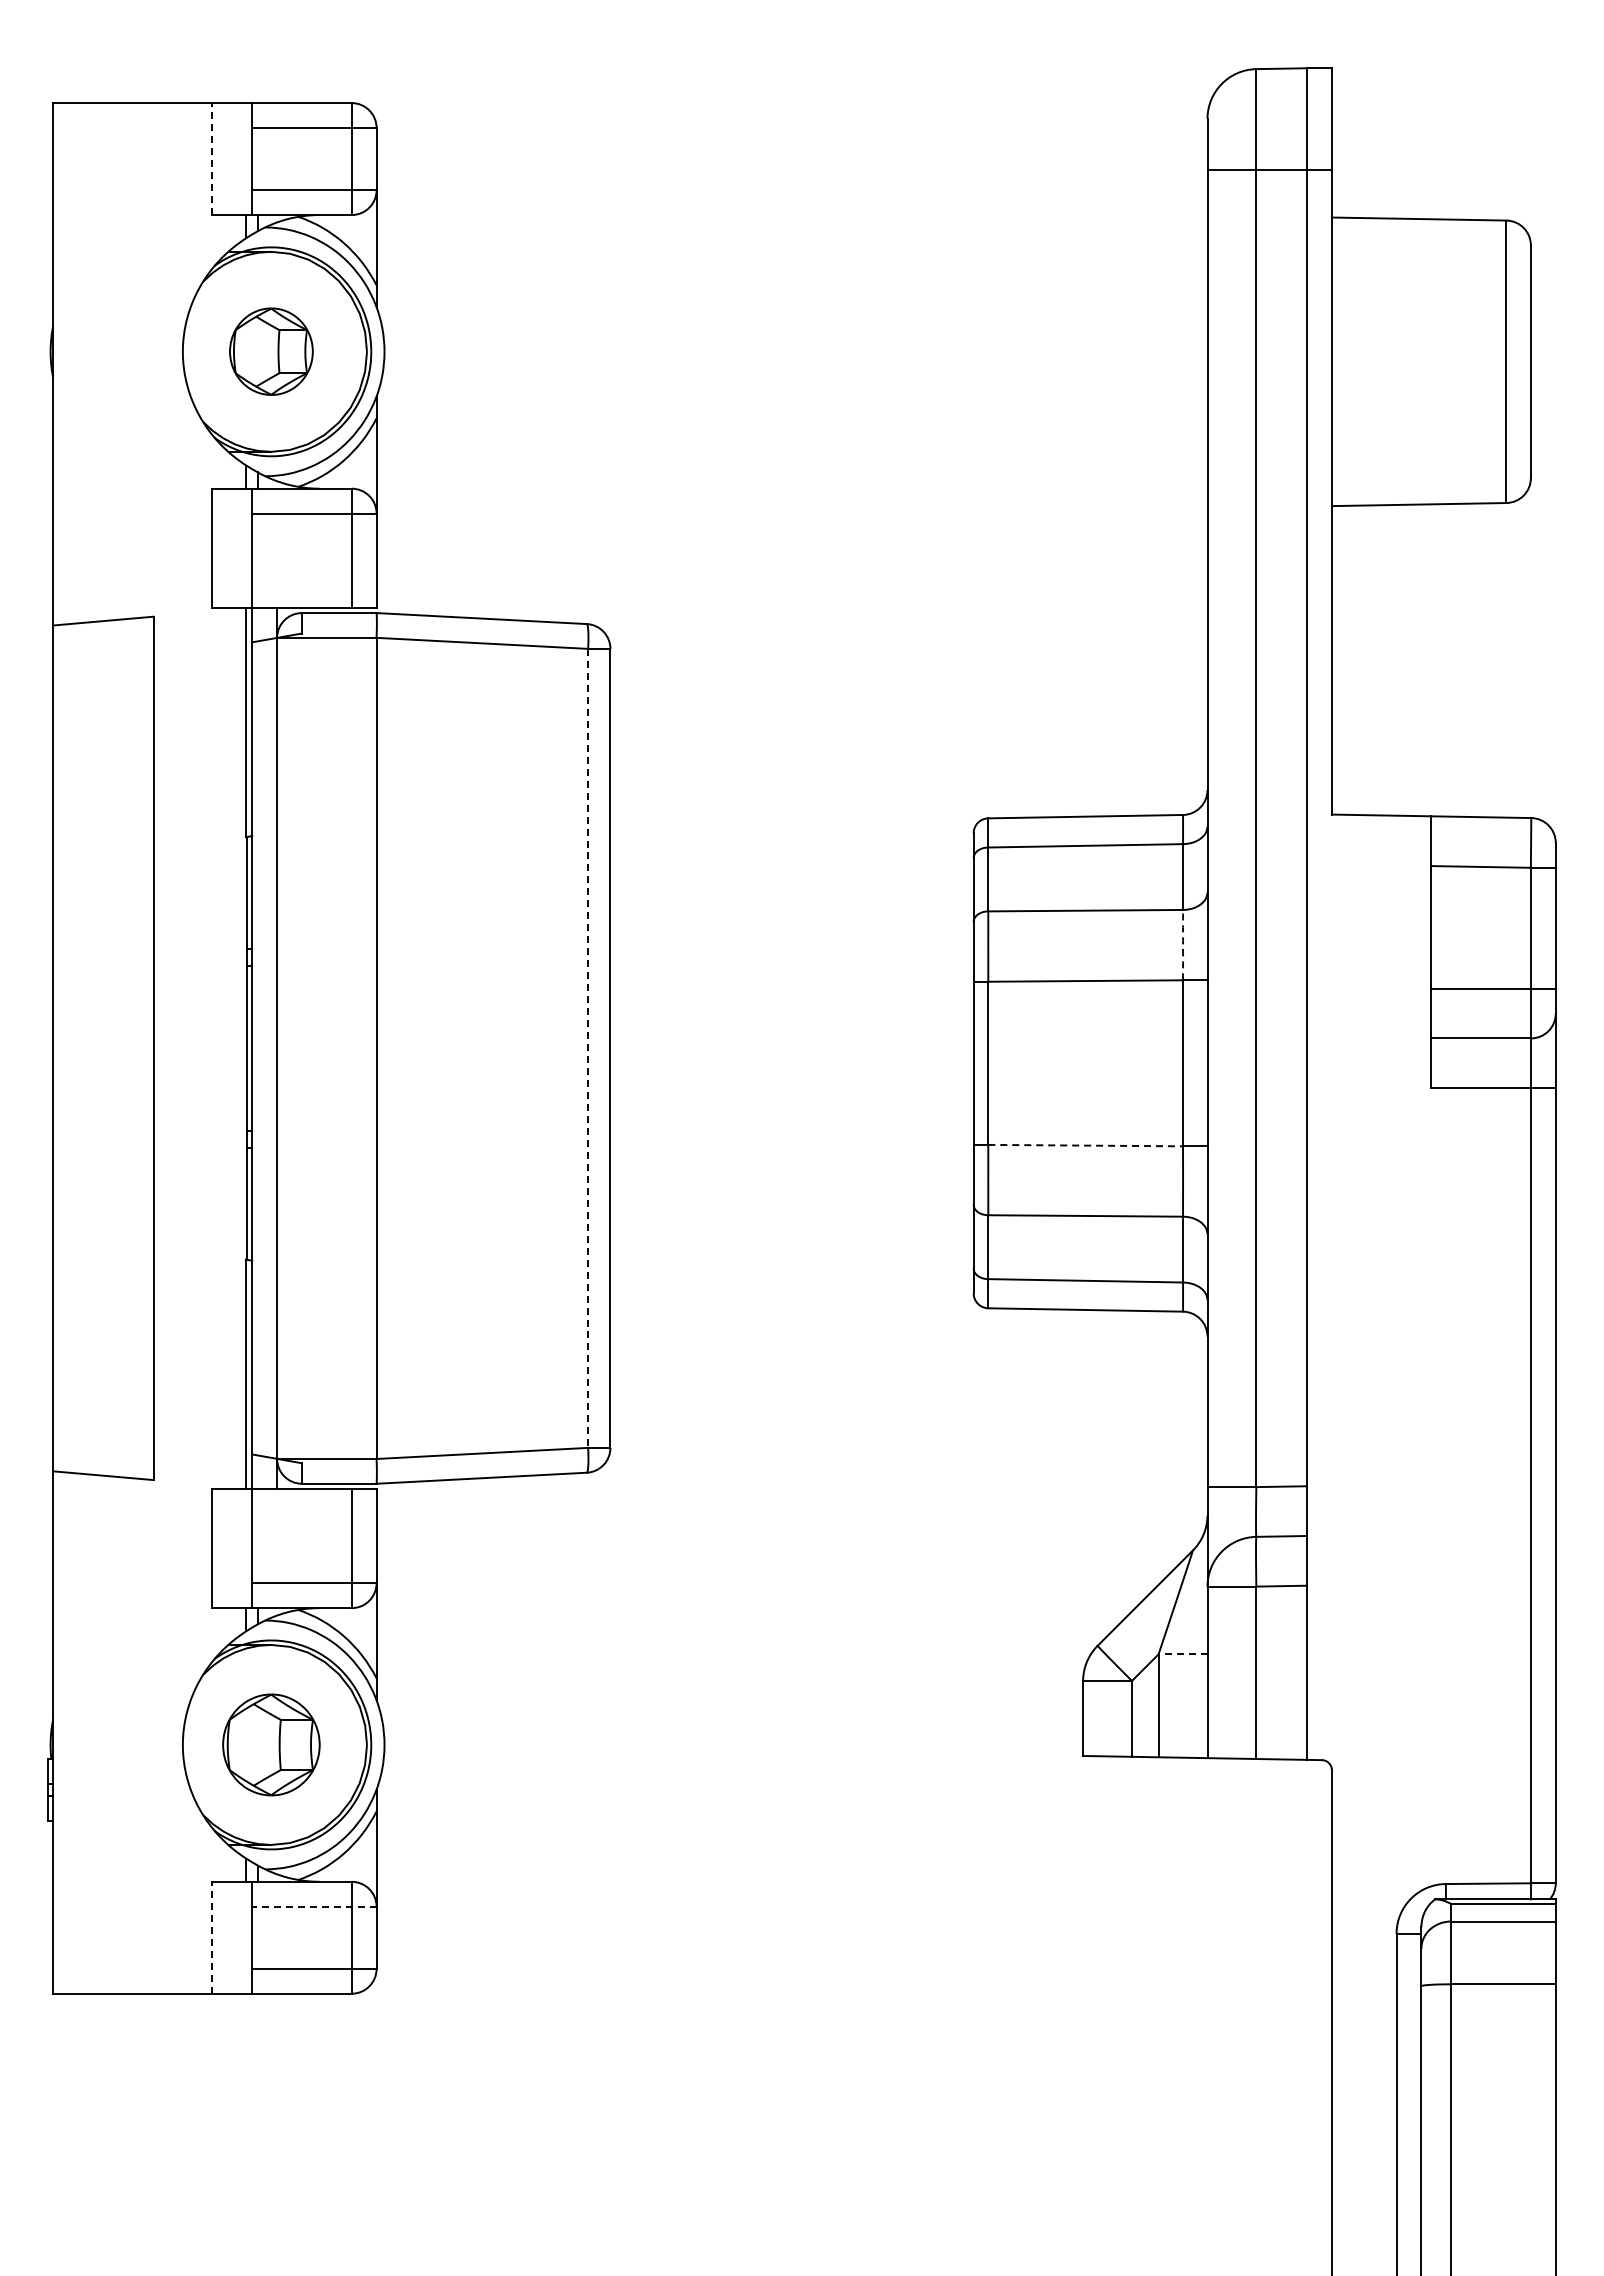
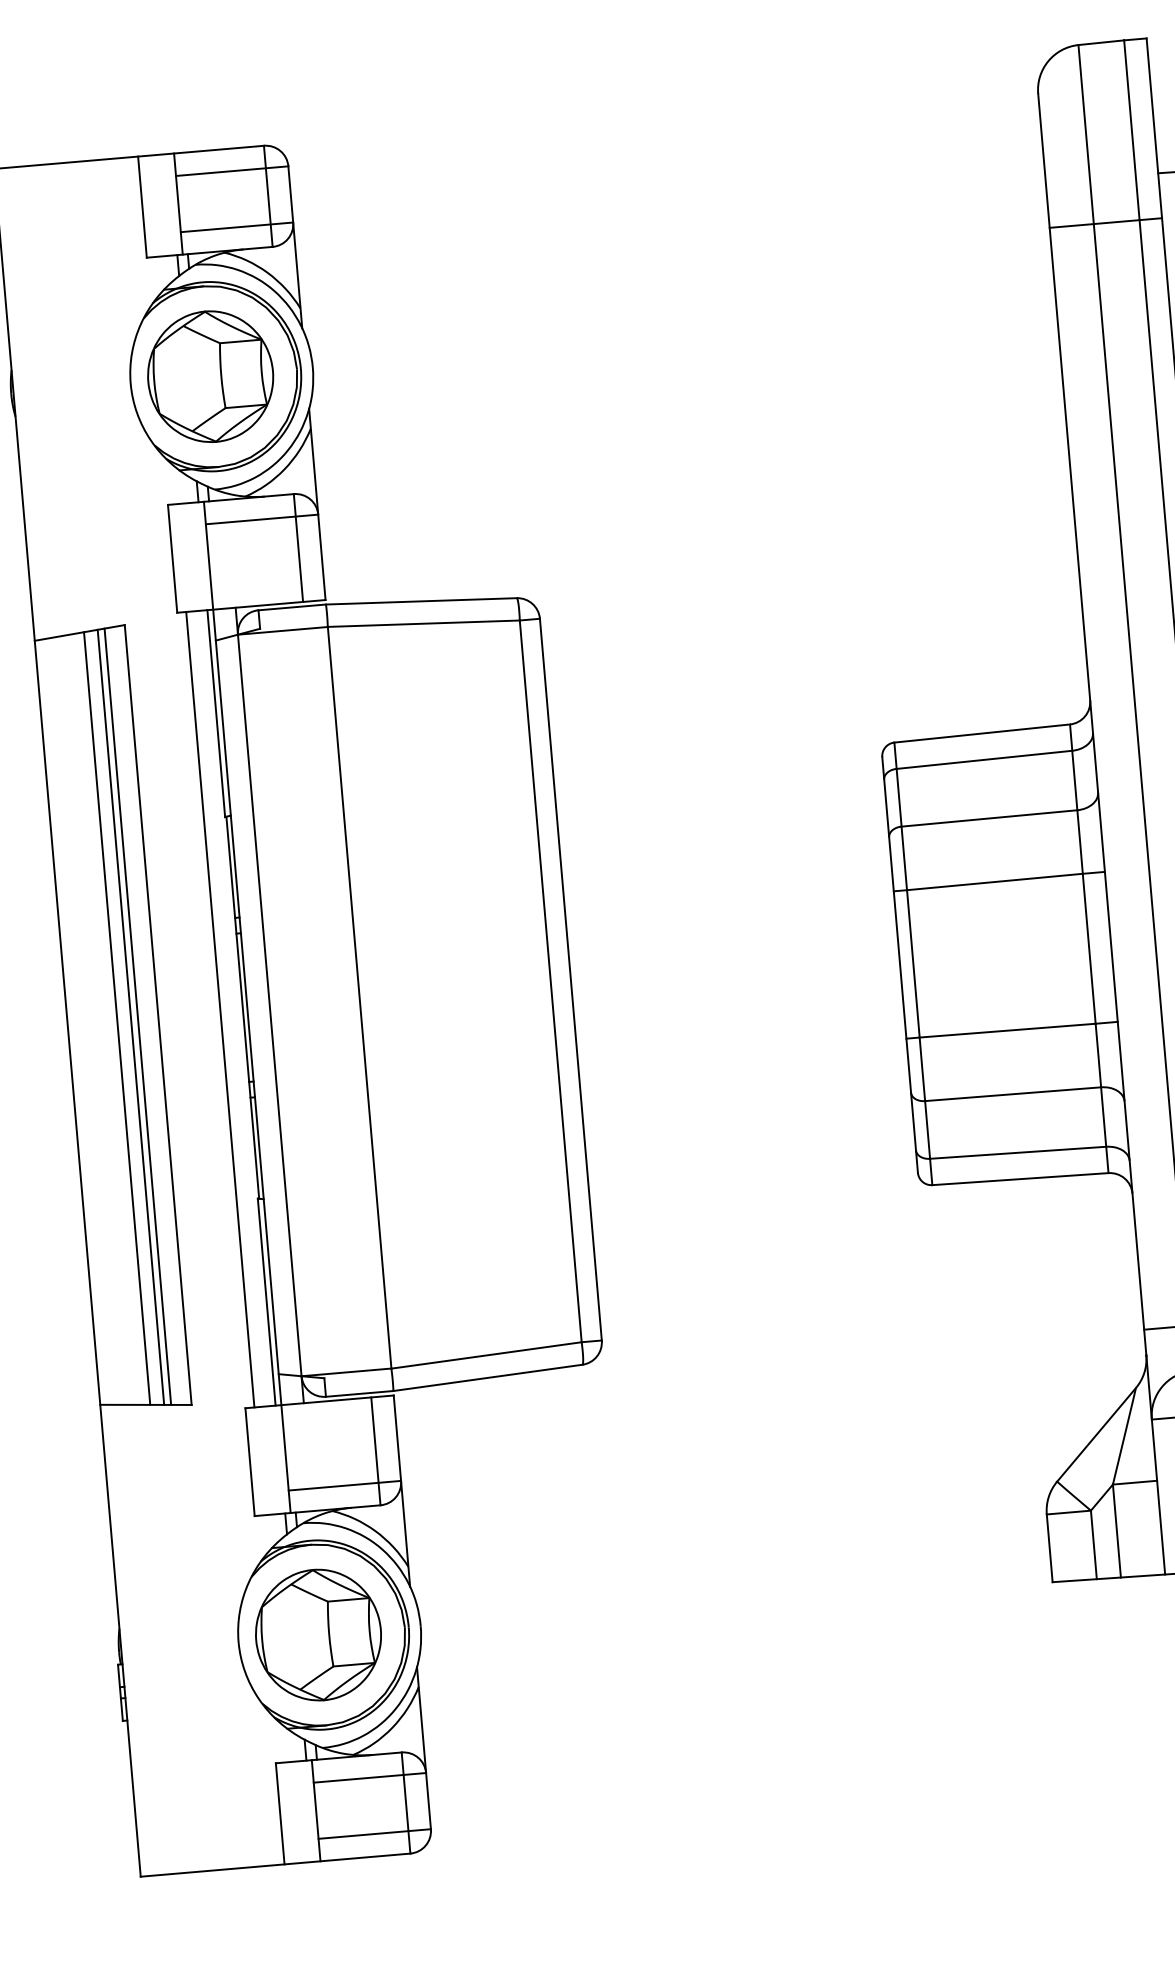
line: (212, 159) -> (142, 207), dashed -> solid
line: (1269, 170) -> (1105, 223), moved
part: (271, 351) -> (210, 376), size x1.67
arc: (1183, 945) -> (1080, 842), dashed -> solid
line: (108, 1048) -> (117, 1018), added
line: (123, 1048) -> (131, 1017), added
line: (131, 1048) -> (138, 1016), added
line: (222, 1048) -> (220, 1009), added
line: (588, 1048) -> (551, 981), dashed -> solid
line: (1086, 1145) -> (1008, 1030), dashed -> solid
line: (1182, 1654) -> (1134, 1482), dashed -> solid
part: (271, 1744) -> (318, 1634), size x1.43
line: (313, 1906) -> (369, 1777), dashed -> solid
line: (212, 1937) -> (280, 1813), dashed -> solid

